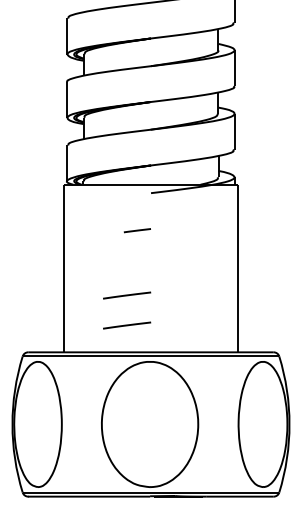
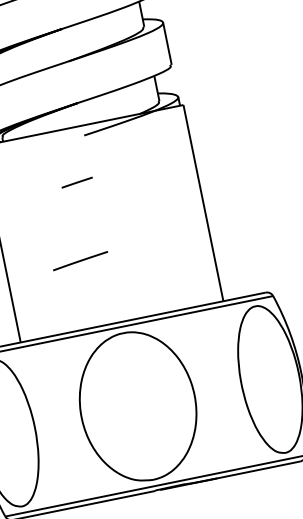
line: (127, 325) -> (88, 296), removed

